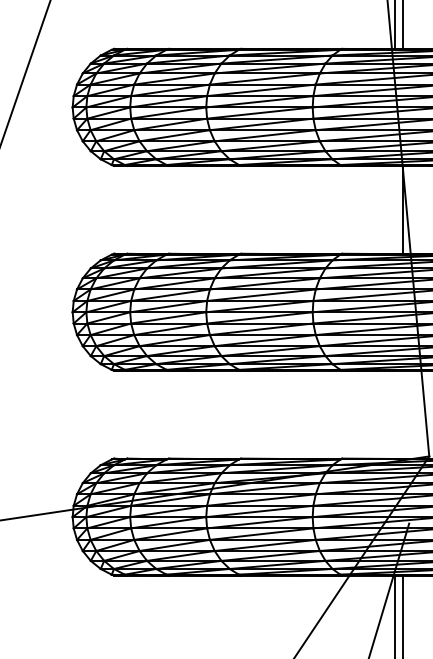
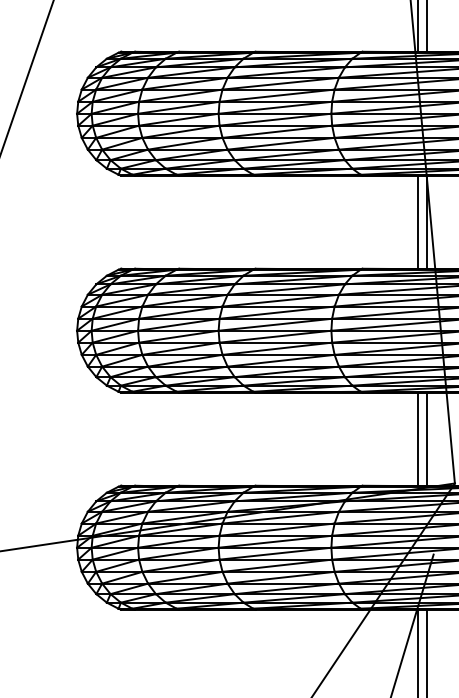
line: (394, 209) -> (418, 221), added
line: (394, 414) -> (418, 439), added
line: (402, 414) -> (426, 439), added

